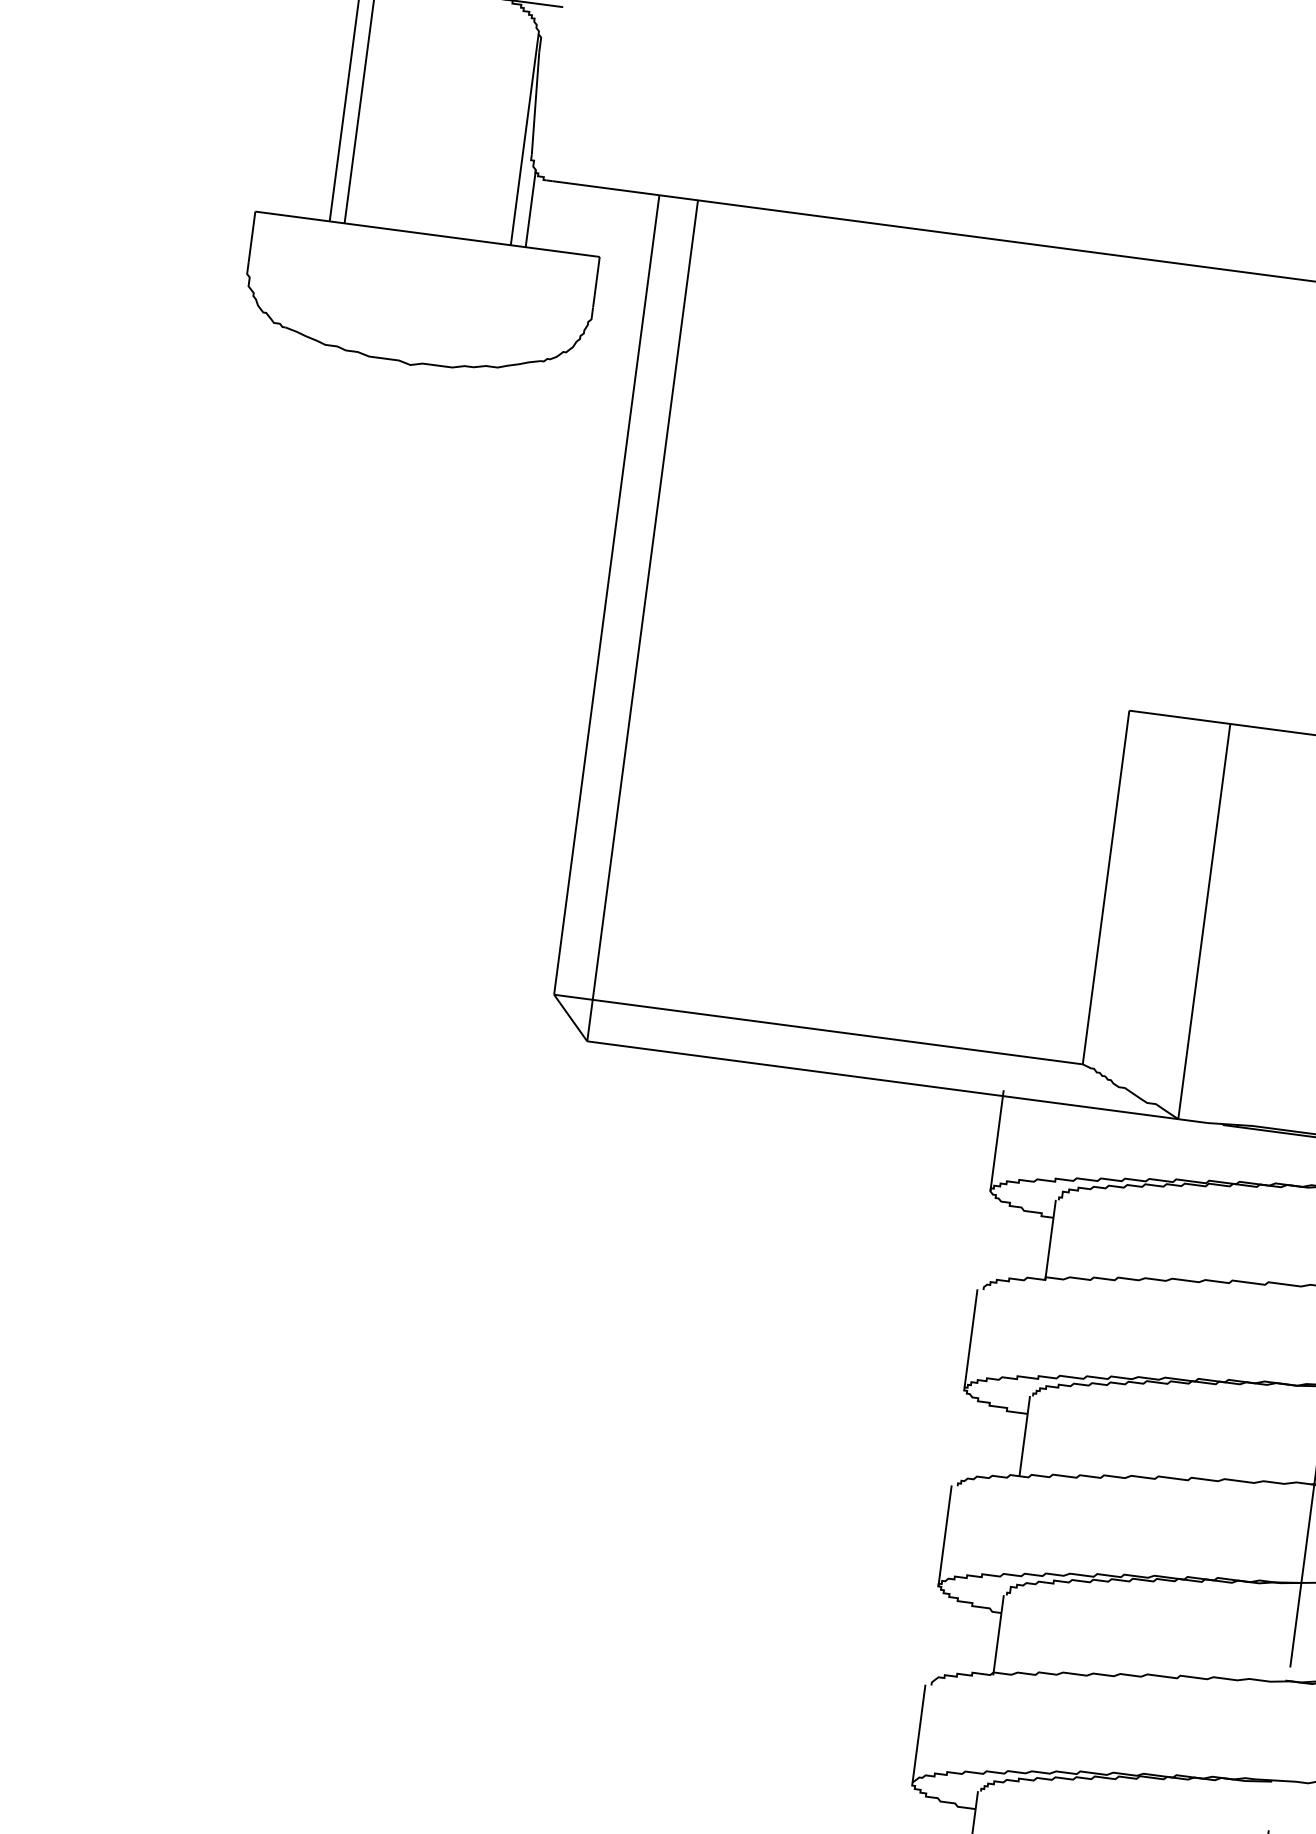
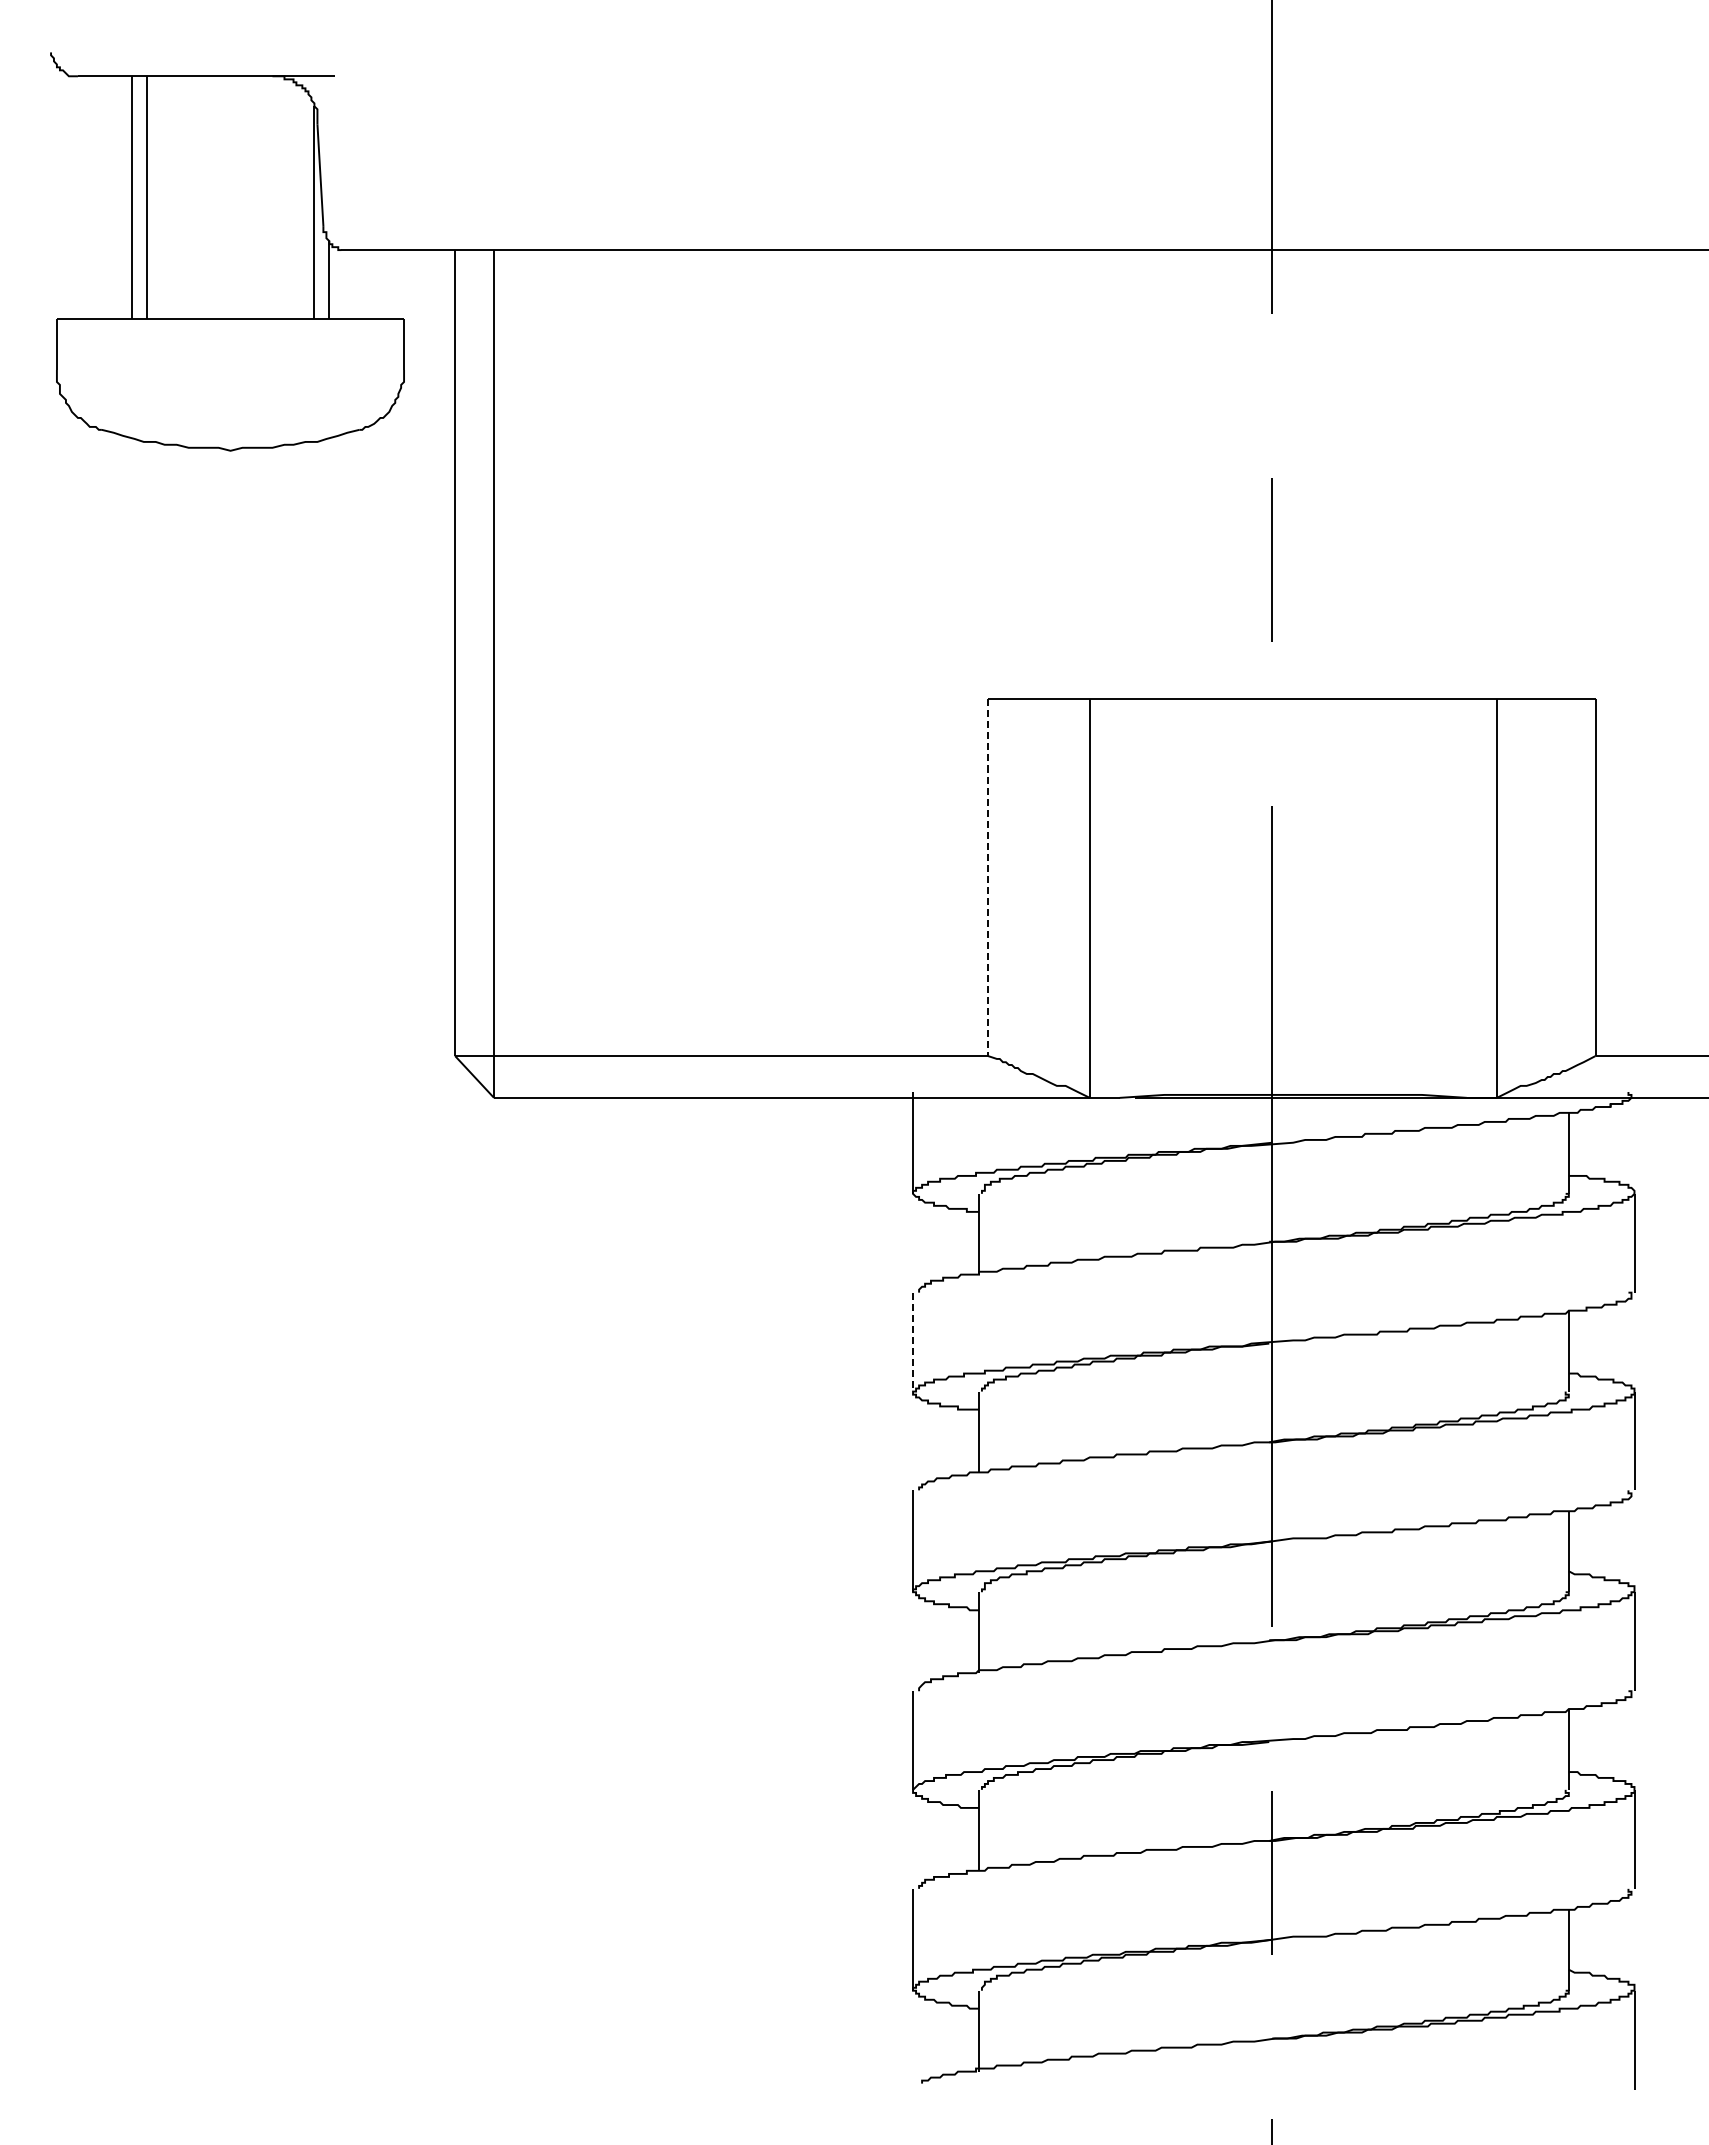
line: (1106, 888) -> (988, 878), solid -> dashed
line: (971, 1338) -> (913, 1342), solid -> dashed

